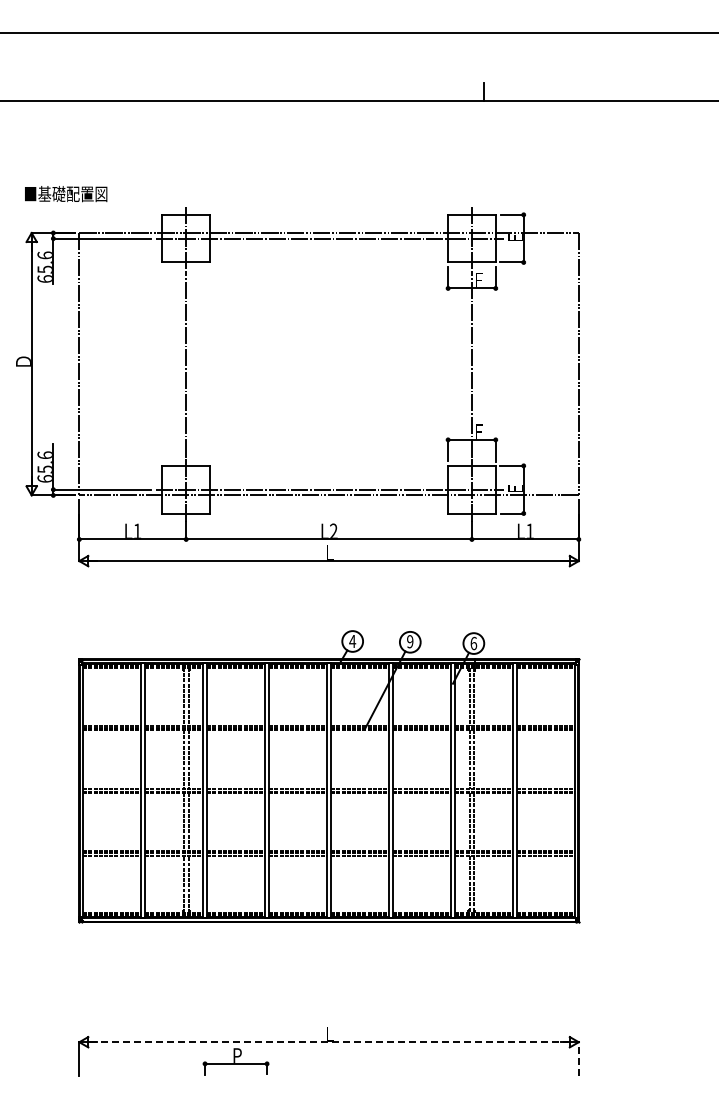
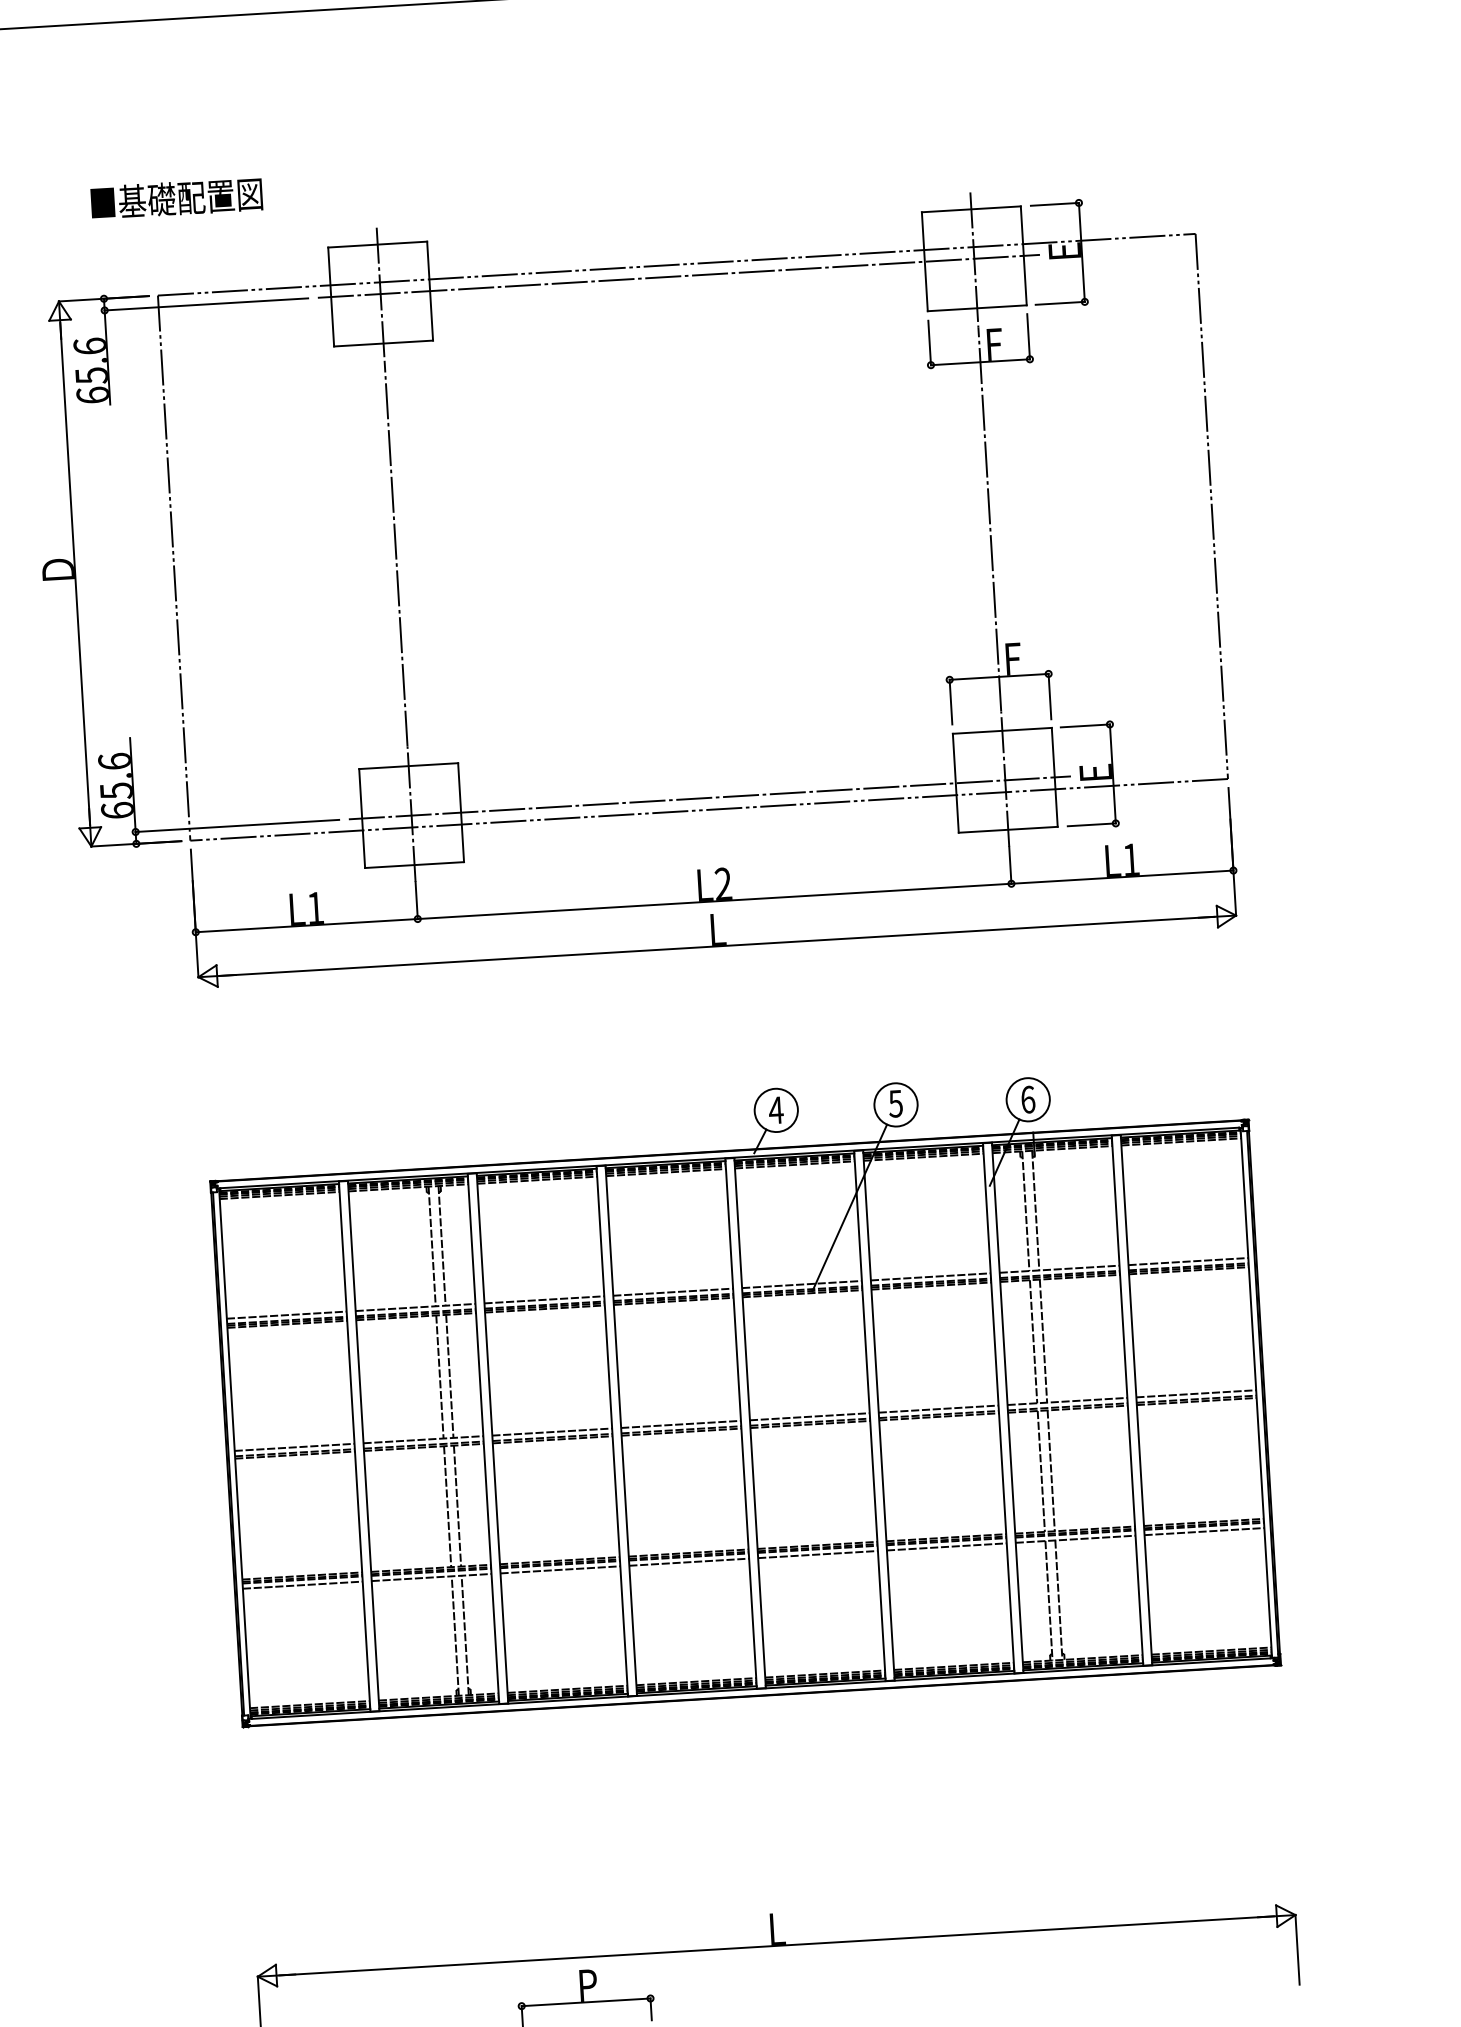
text: (66, 194) -> (177, 199), moved
text: (410, 641) -> (896, 1103), 9 -> 5
line: (329, 1042) -> (777, 1946), dashed -> solid
line: (578, 1058) -> (1296, 1948), dashed -> solid

